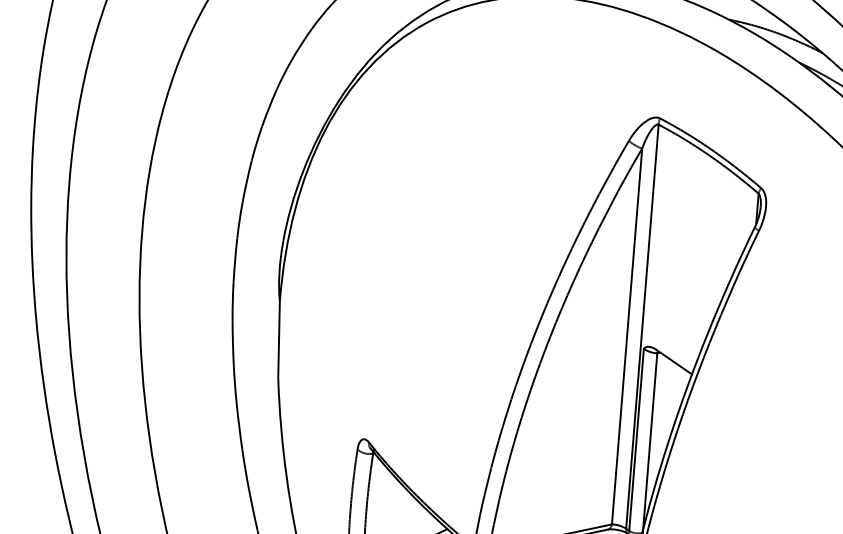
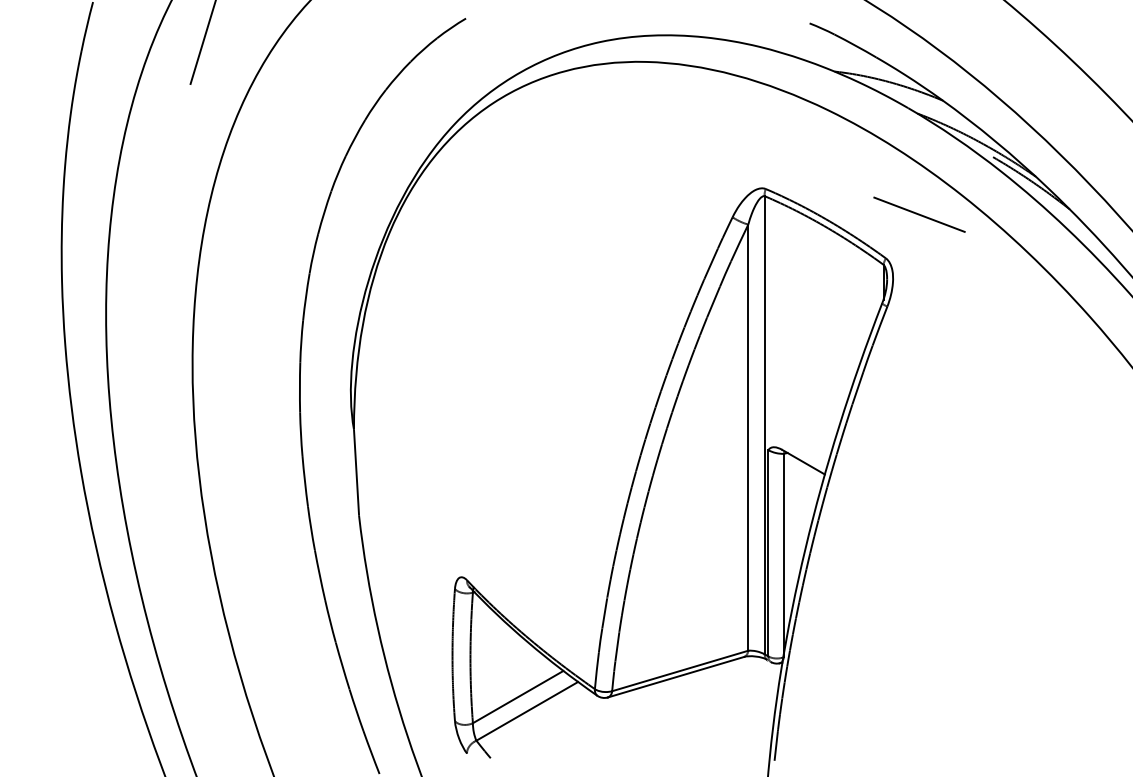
line: (793, 151) -> (919, 214), added

